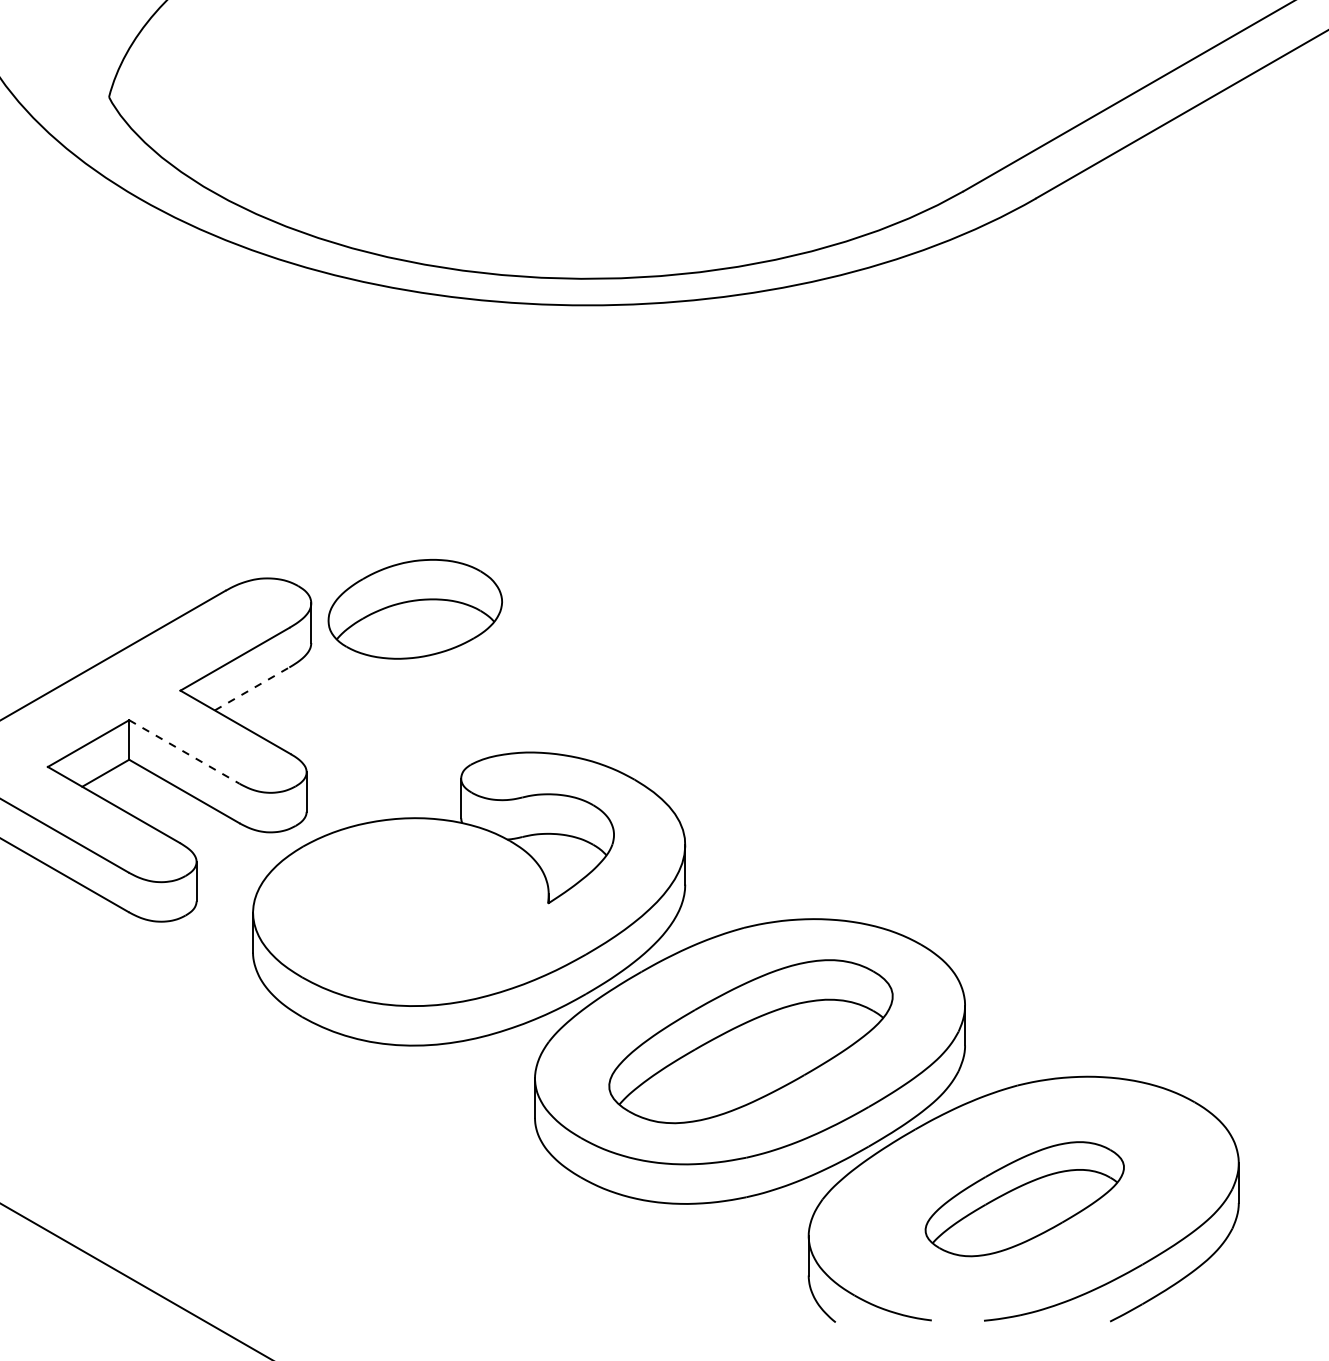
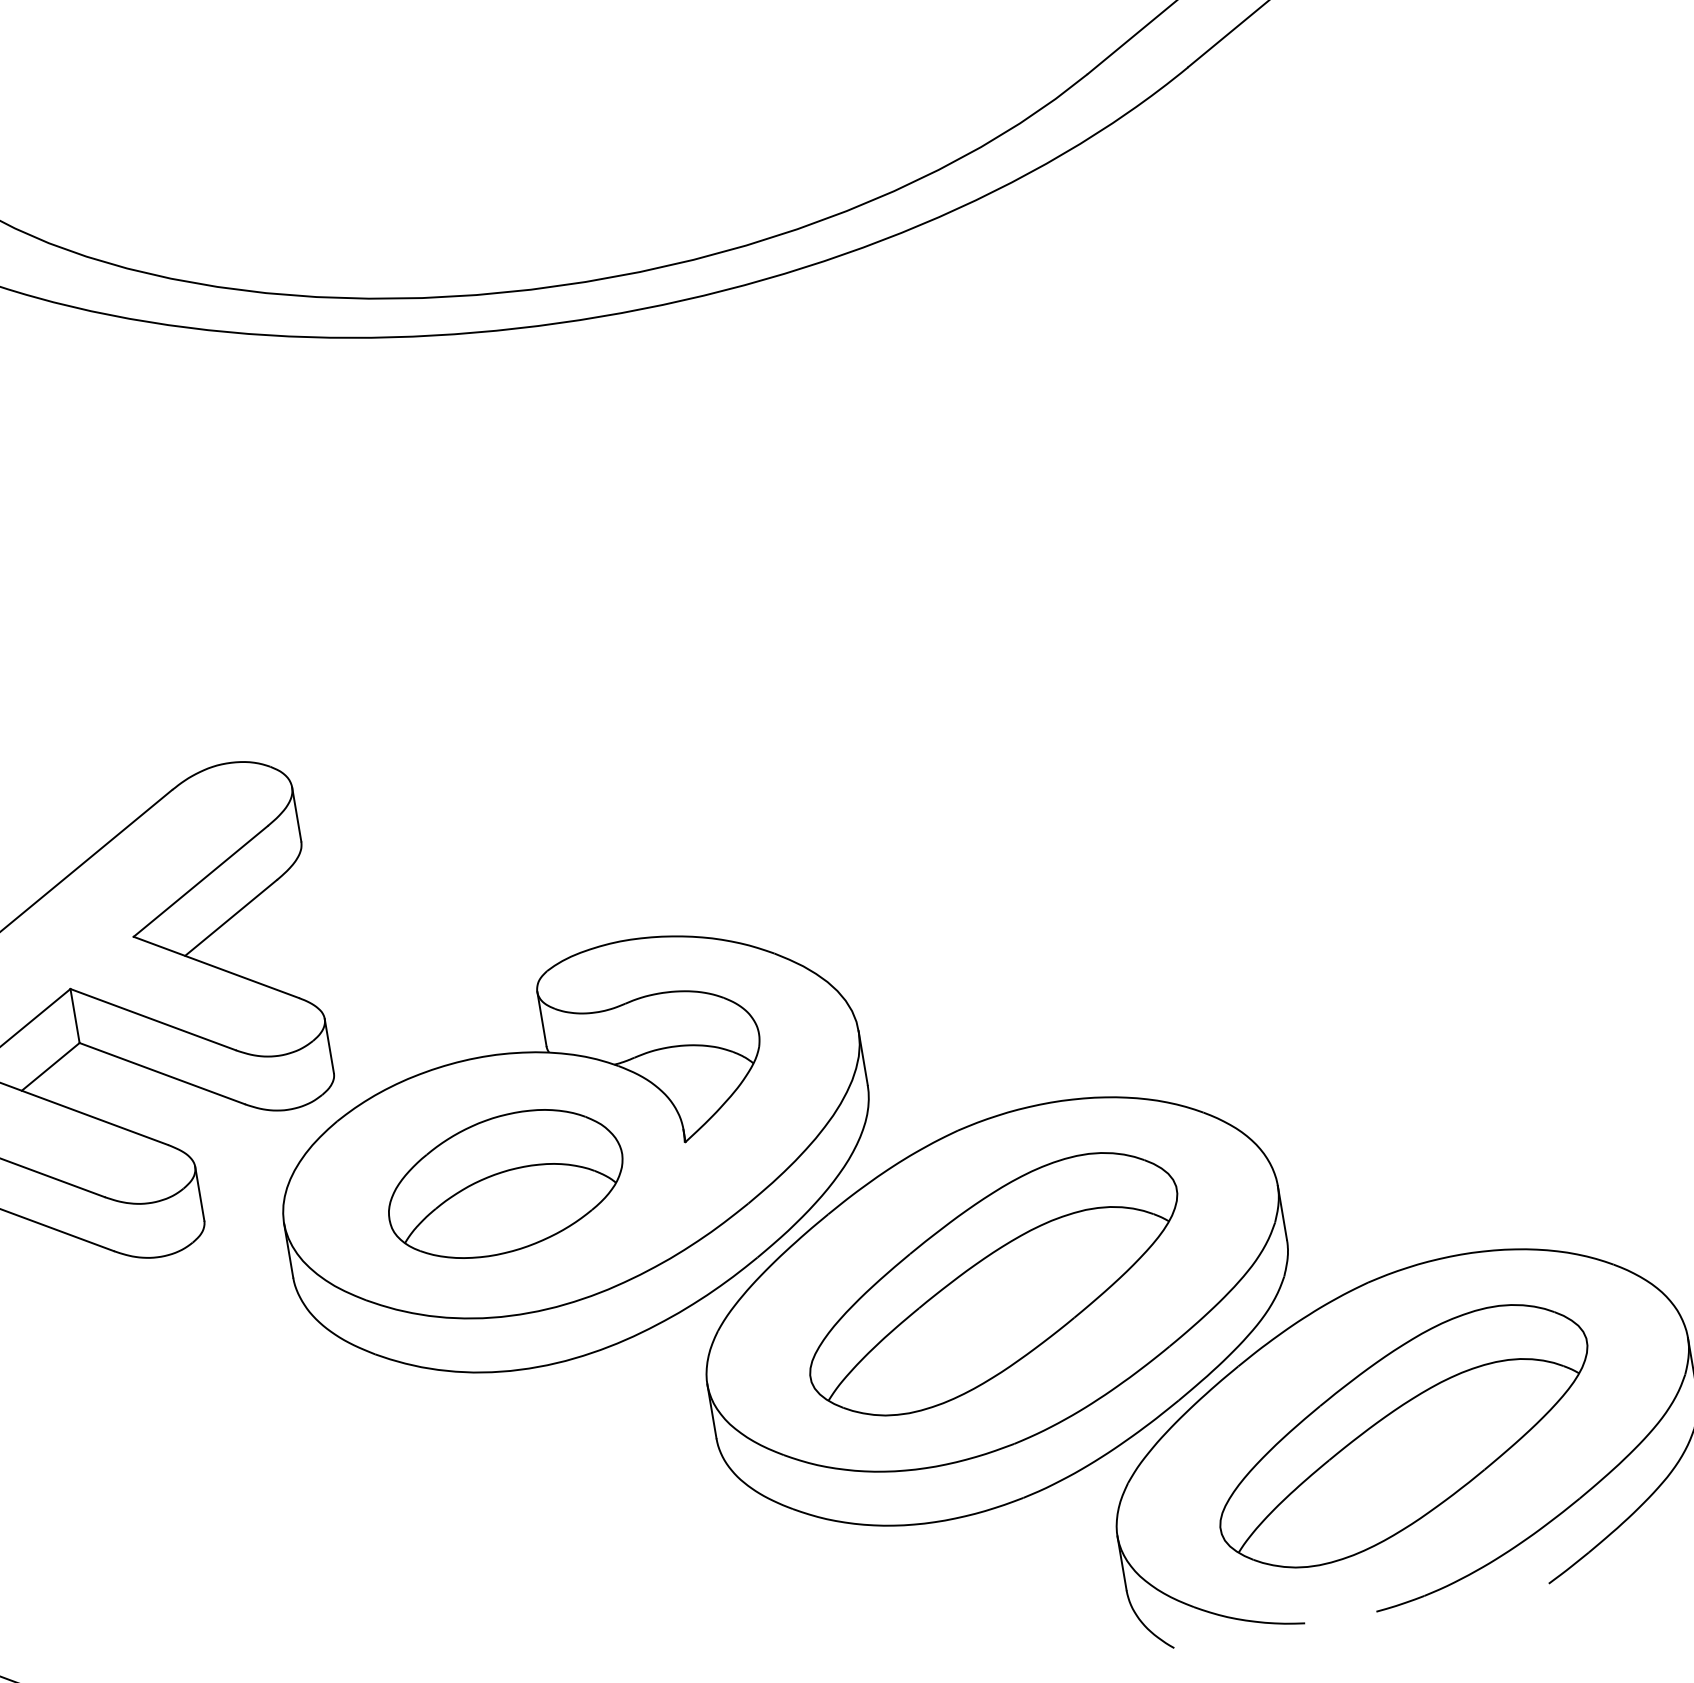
part: (414, 609) -> (504, 1184), moved
line: (252, 688) -> (231, 917), dashed -> solid
line: (184, 751) -> (153, 1018), dashed -> solid
part: (1024, 1198) -> (1403, 1435), size x1.43

